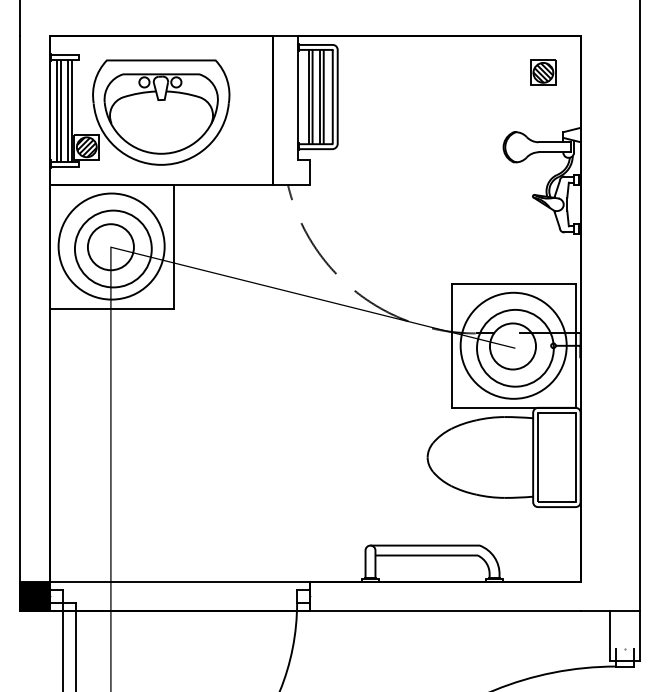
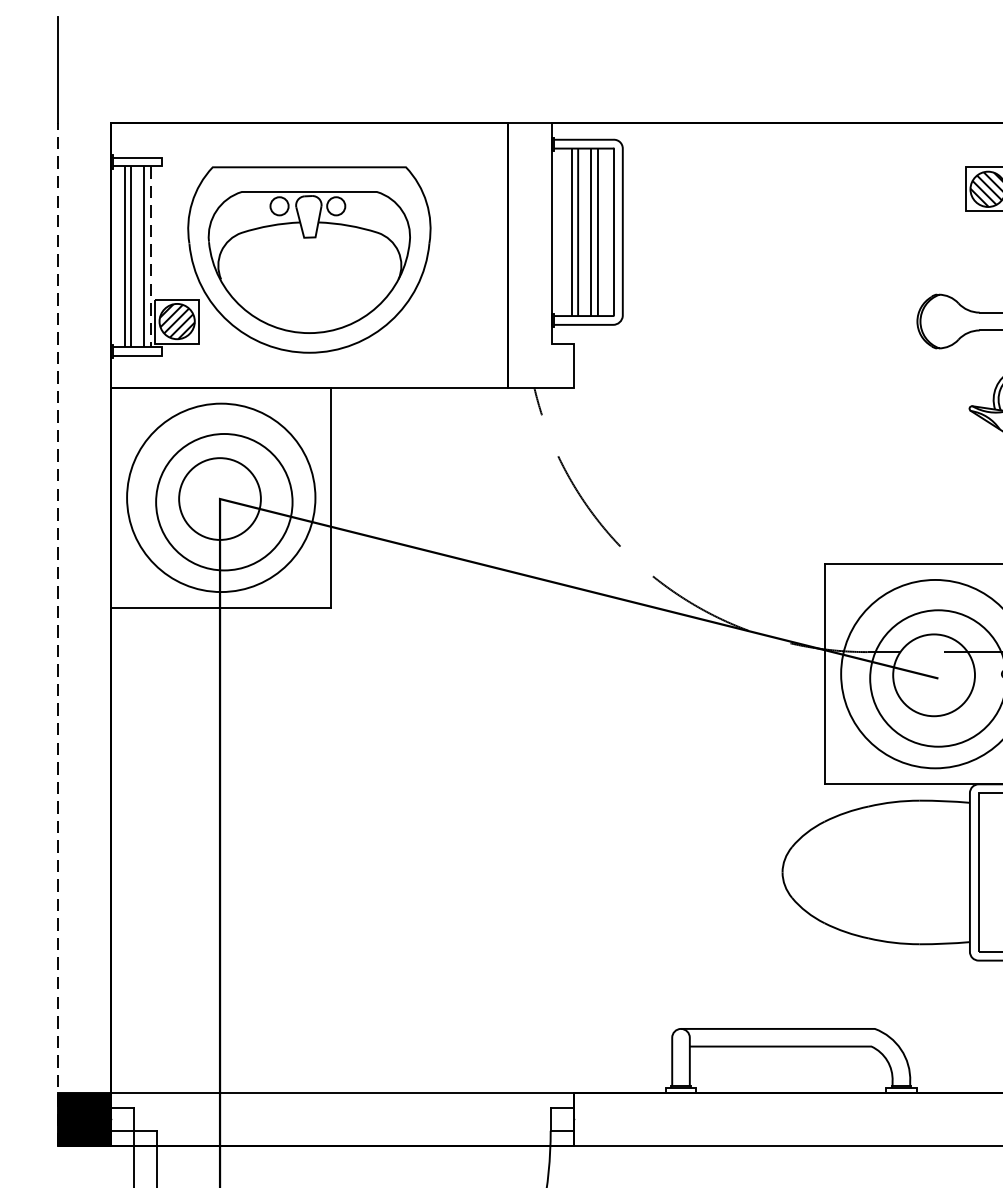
line: (72, 110) -> (151, 256), solid -> dashed
line: (19, 323) -> (57, 634), solid -> dashed

